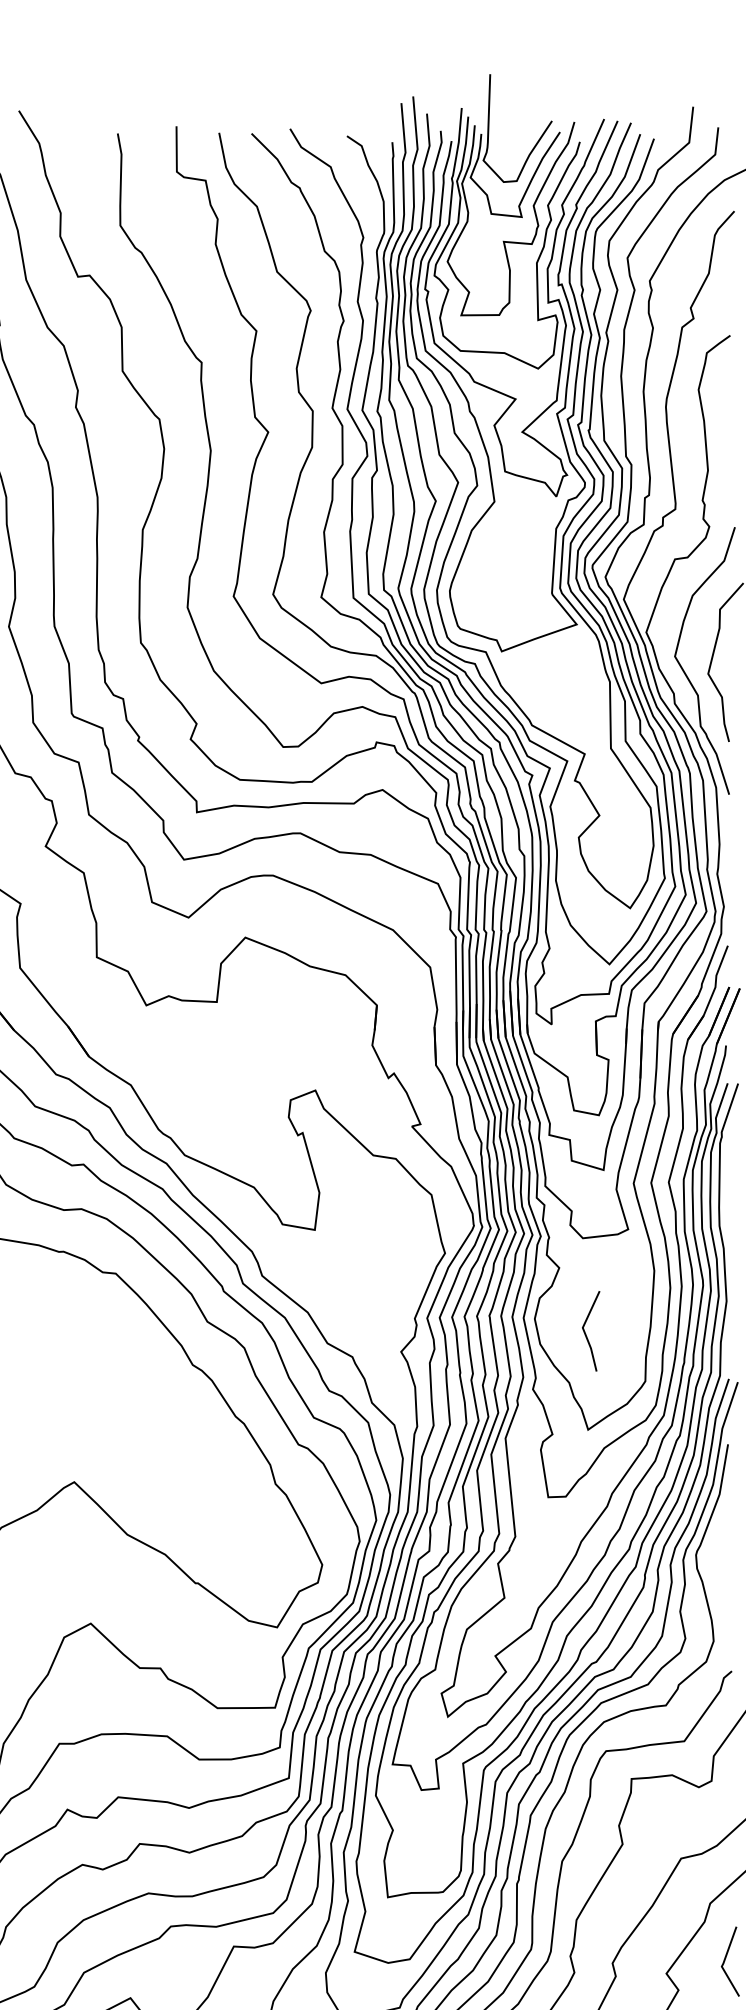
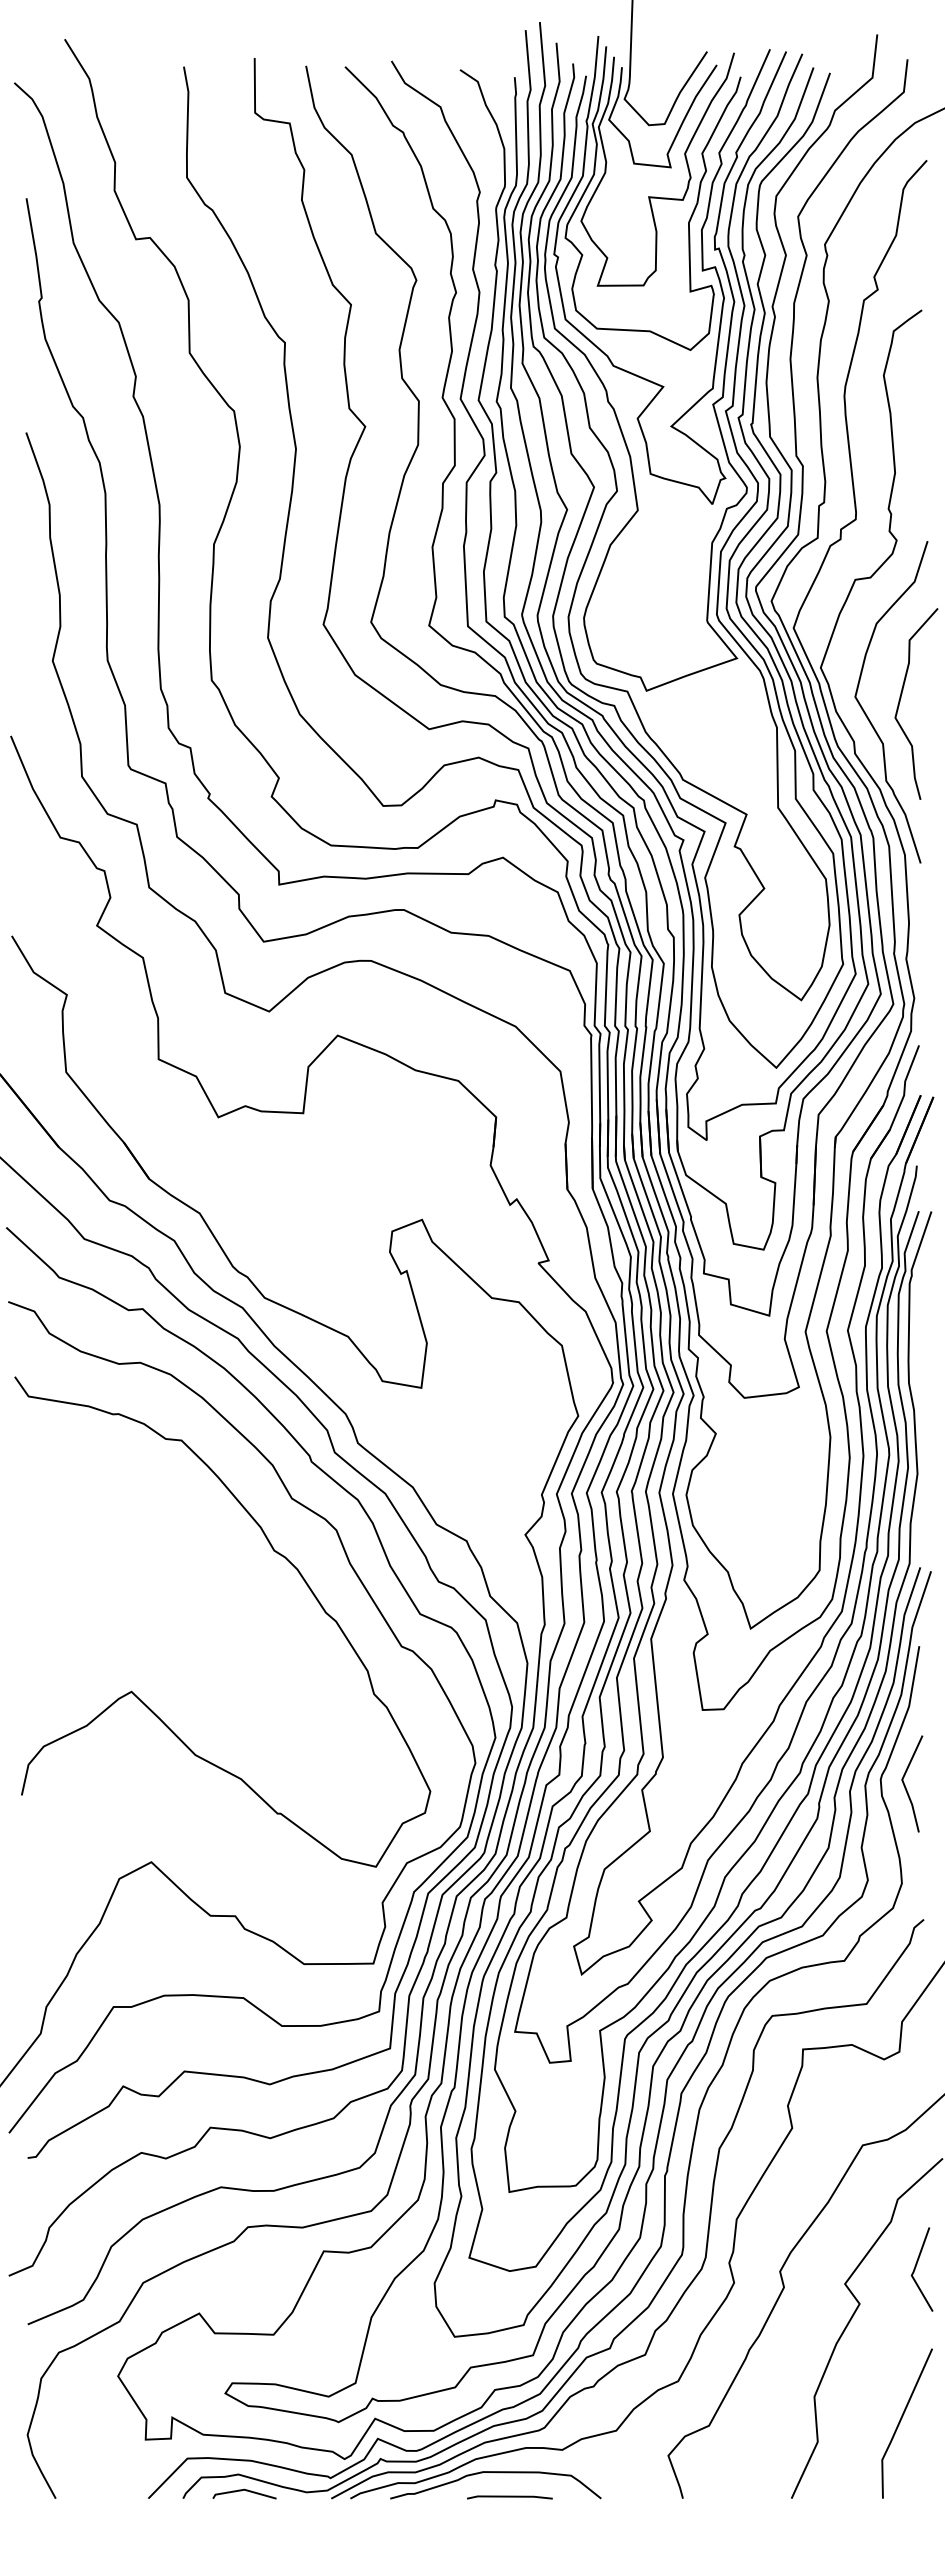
line: (585, 1331) -> (905, 1784), moved

